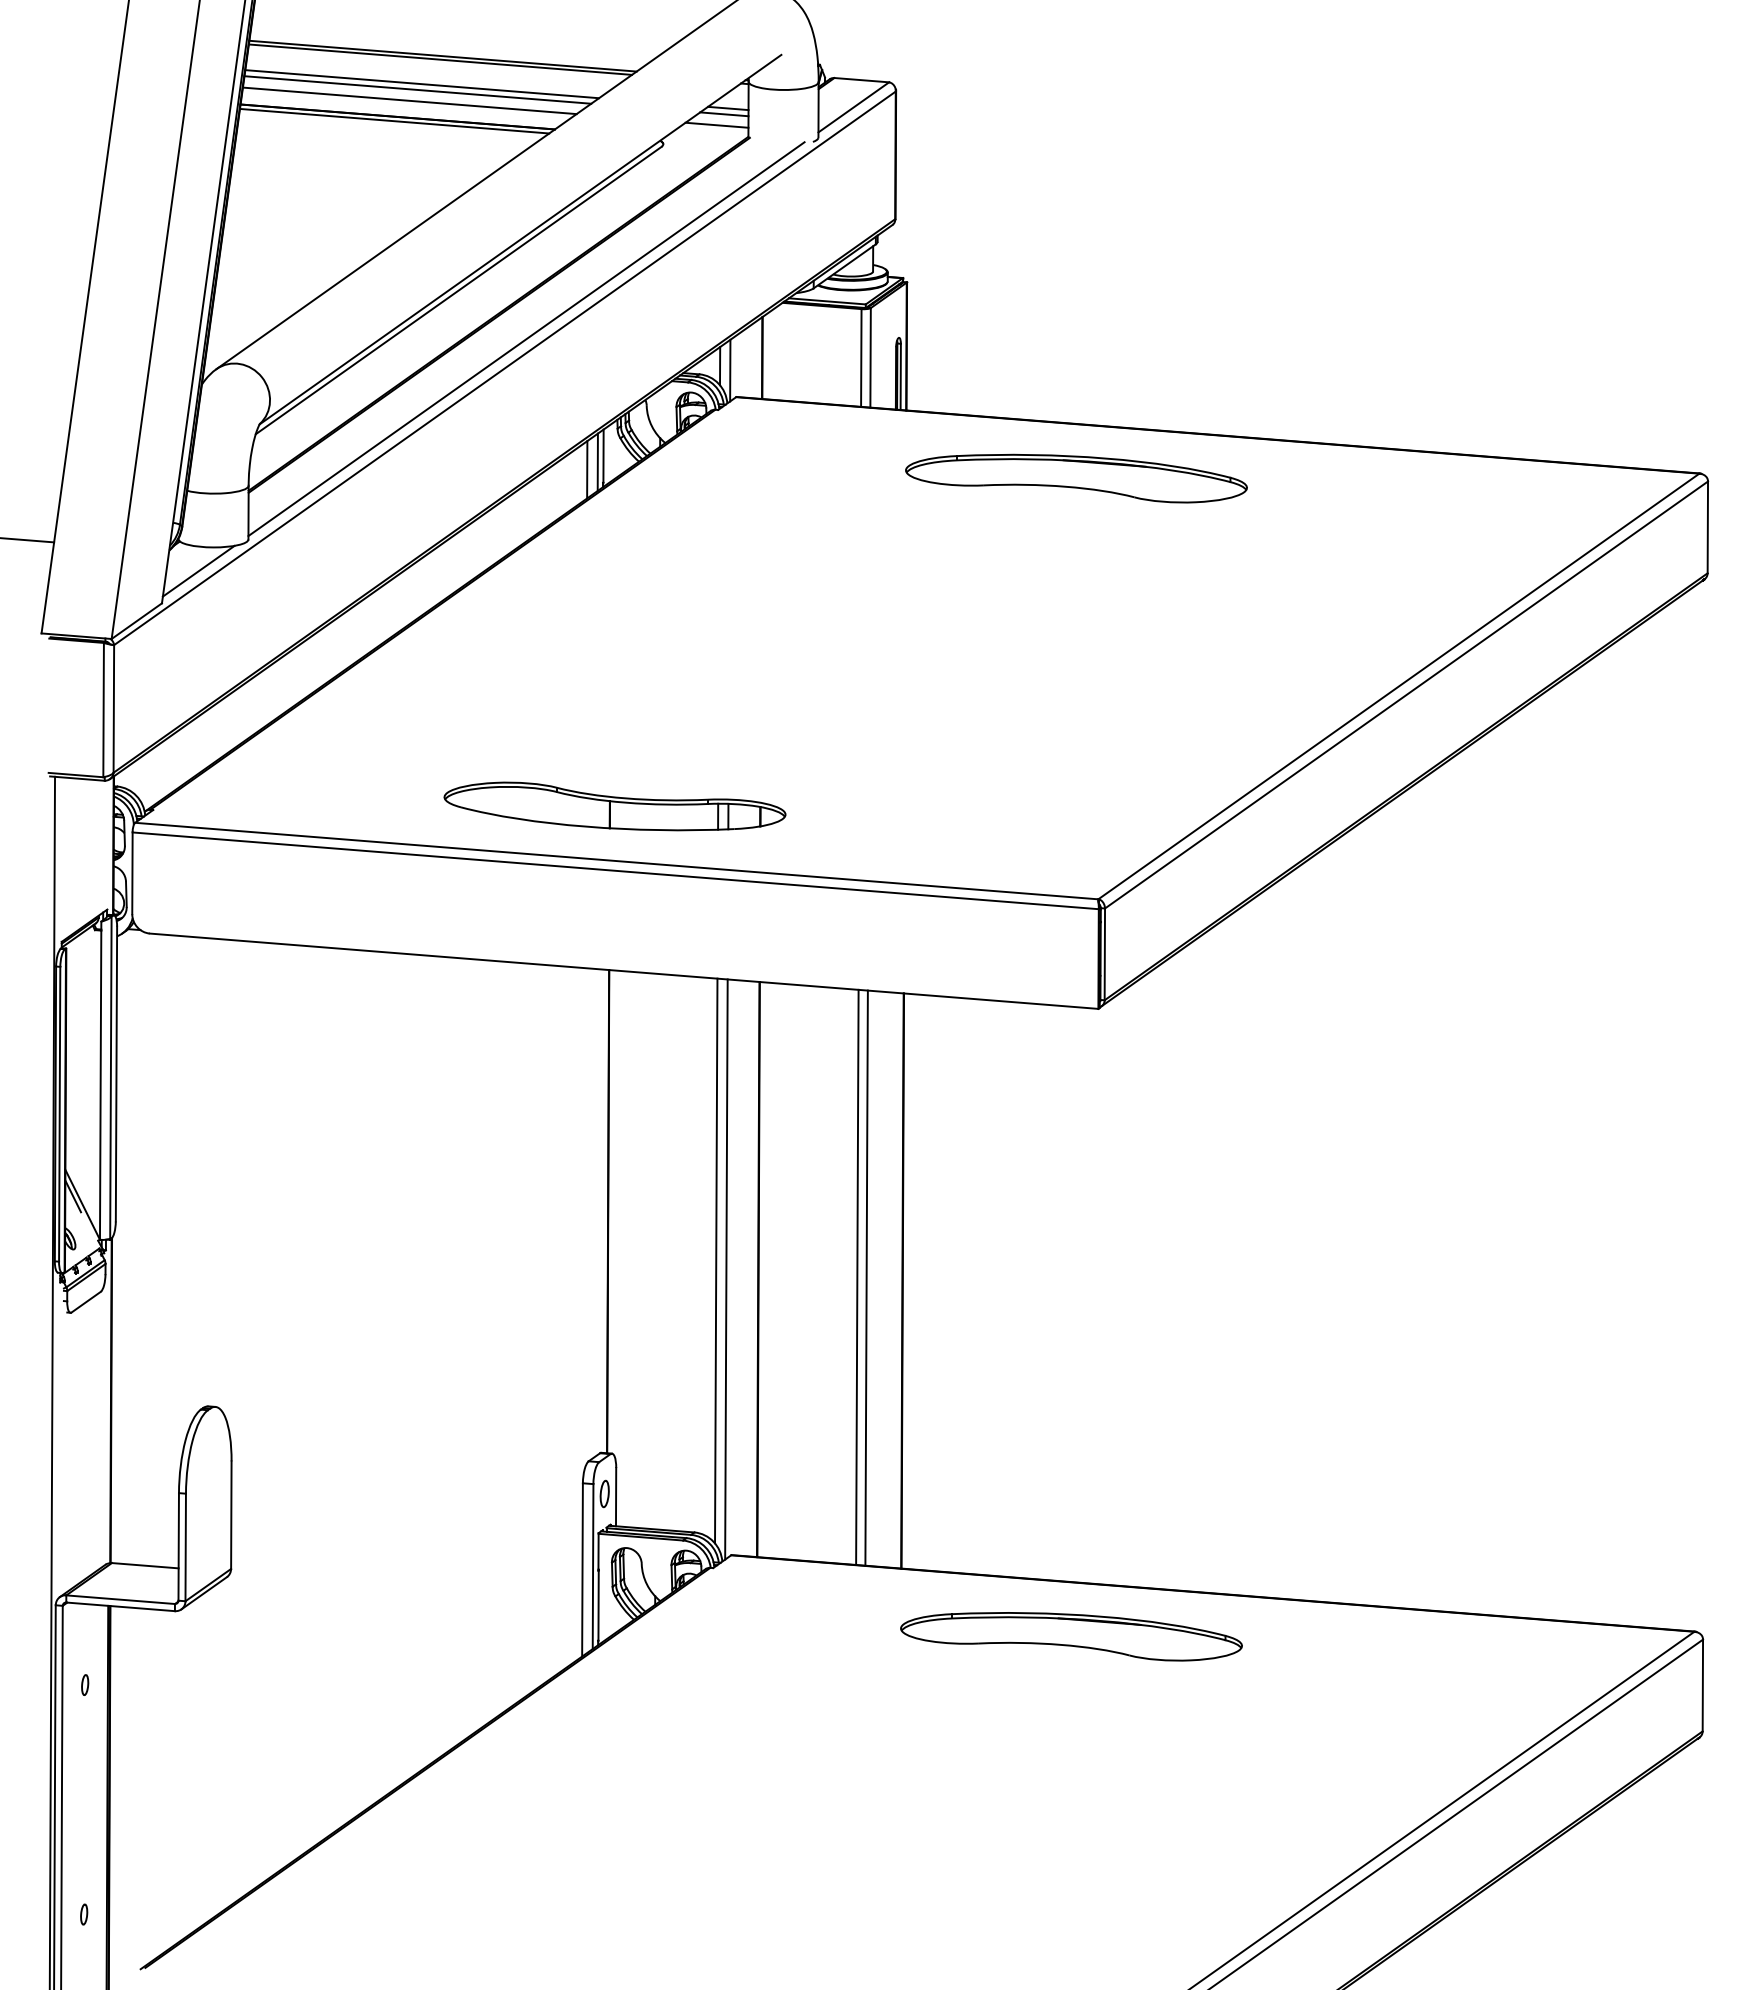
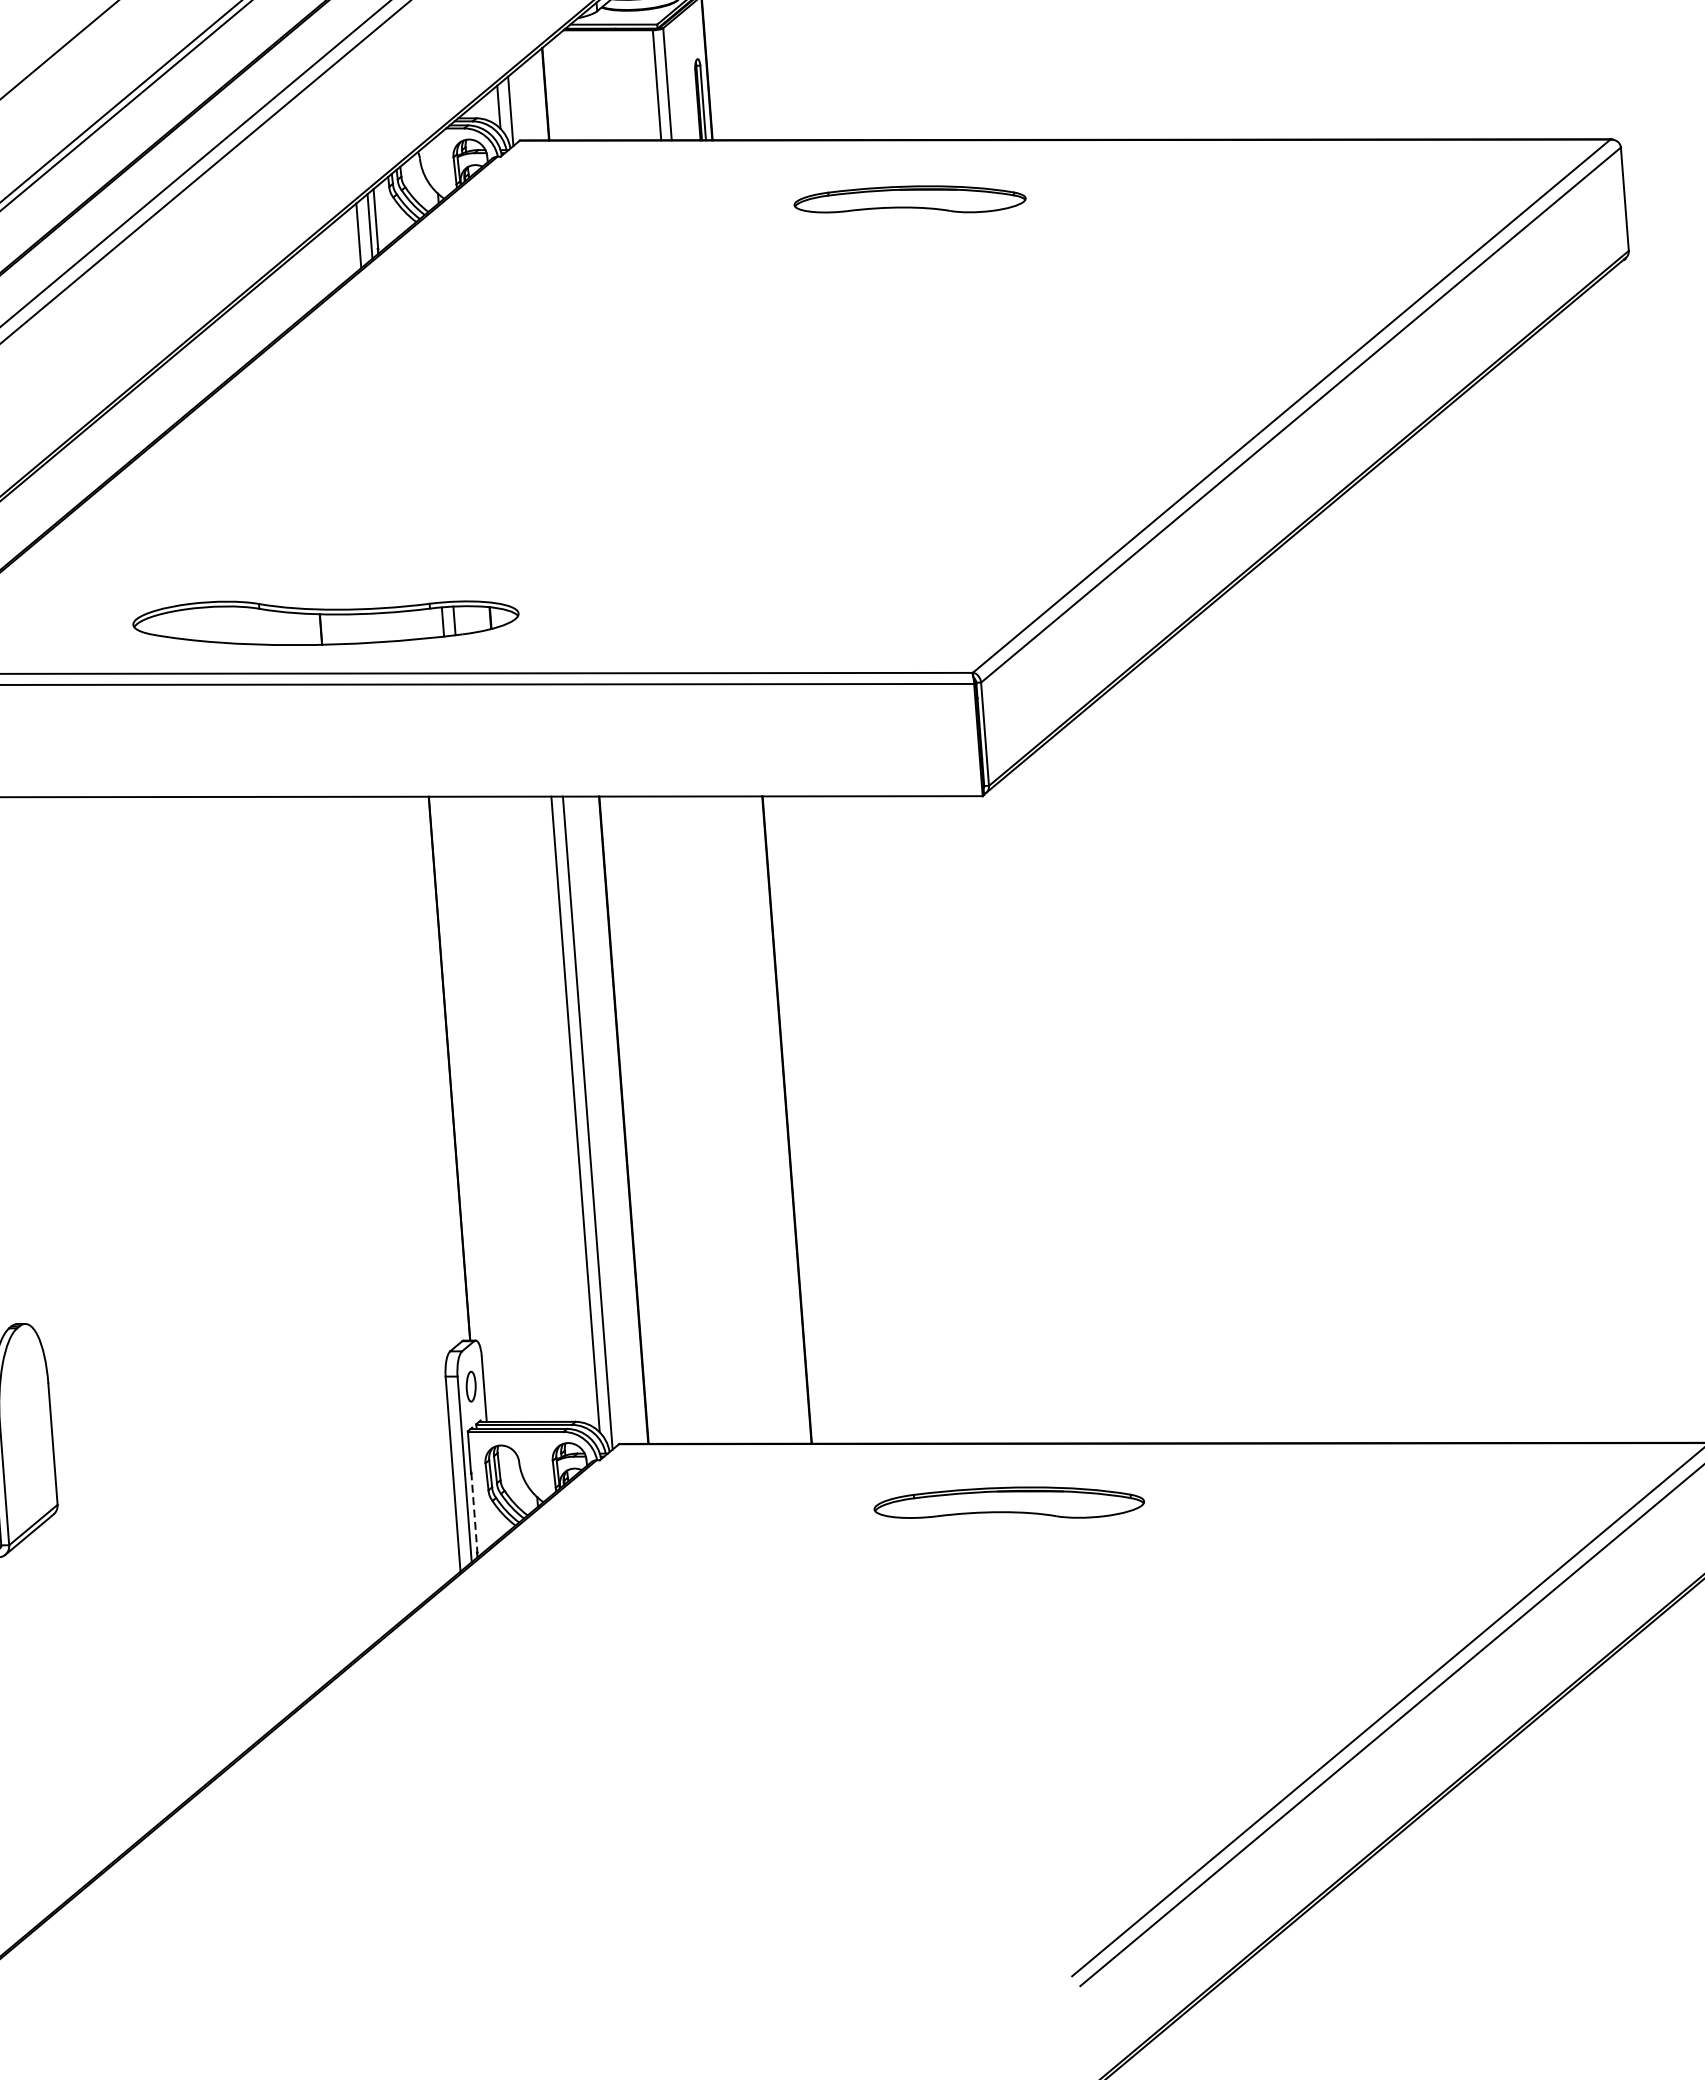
part: (1076, 478) -> (910, 201), size x0.6
part: (614, 806) -> (325, 619), moved
line: (857, 1276) -> (735, 1119), removed
line: (866, 1277) -> (746, 1119), removed
line: (598, 1605) -> (474, 1512), solid -> dashed
part: (1071, 1636) -> (1009, 1504), size x0.7

